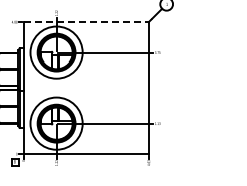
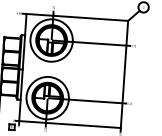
line: (86, 22) -> (77, 17), dashed -> solid

